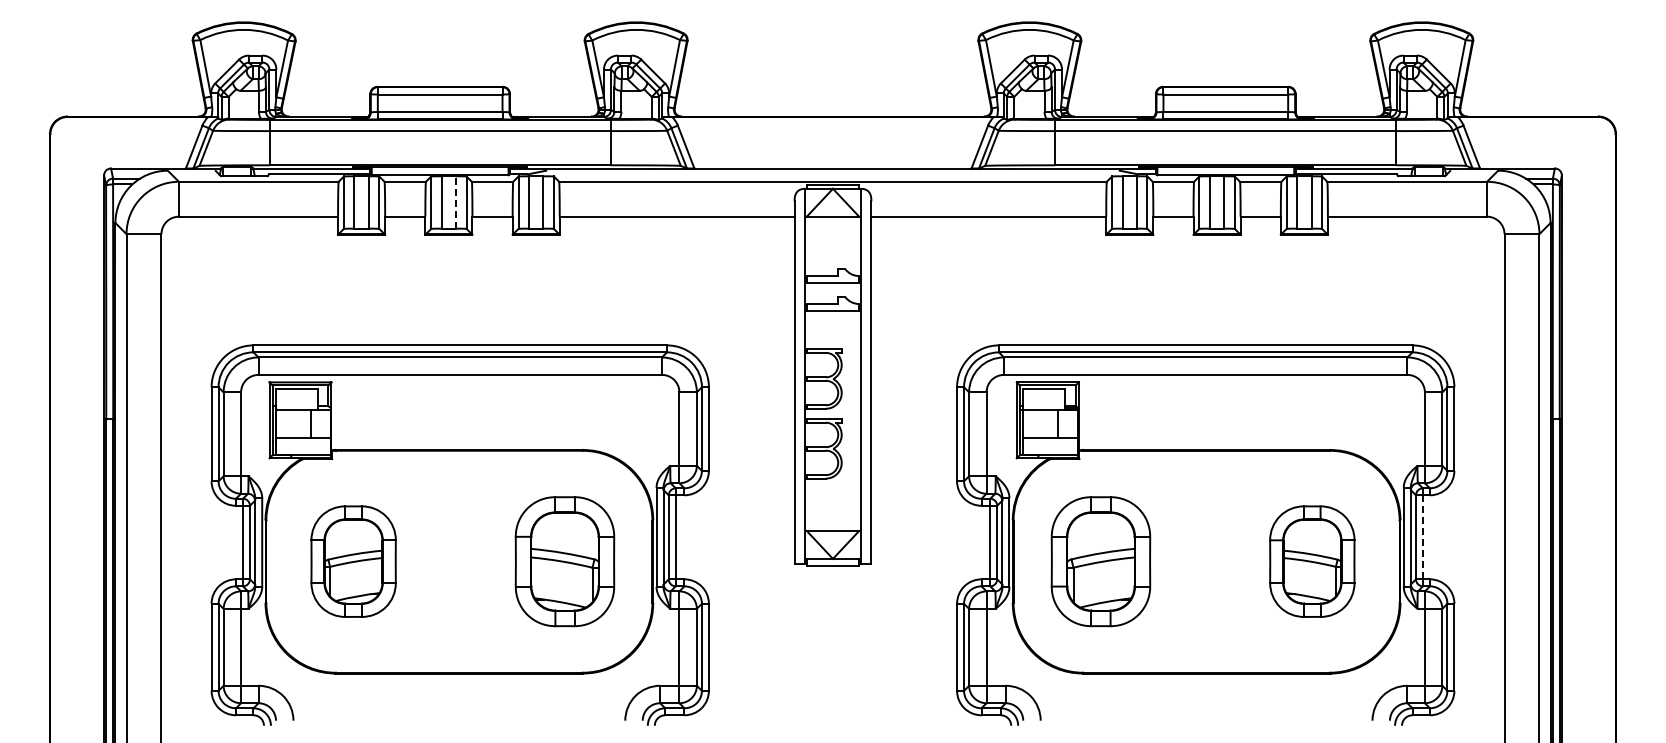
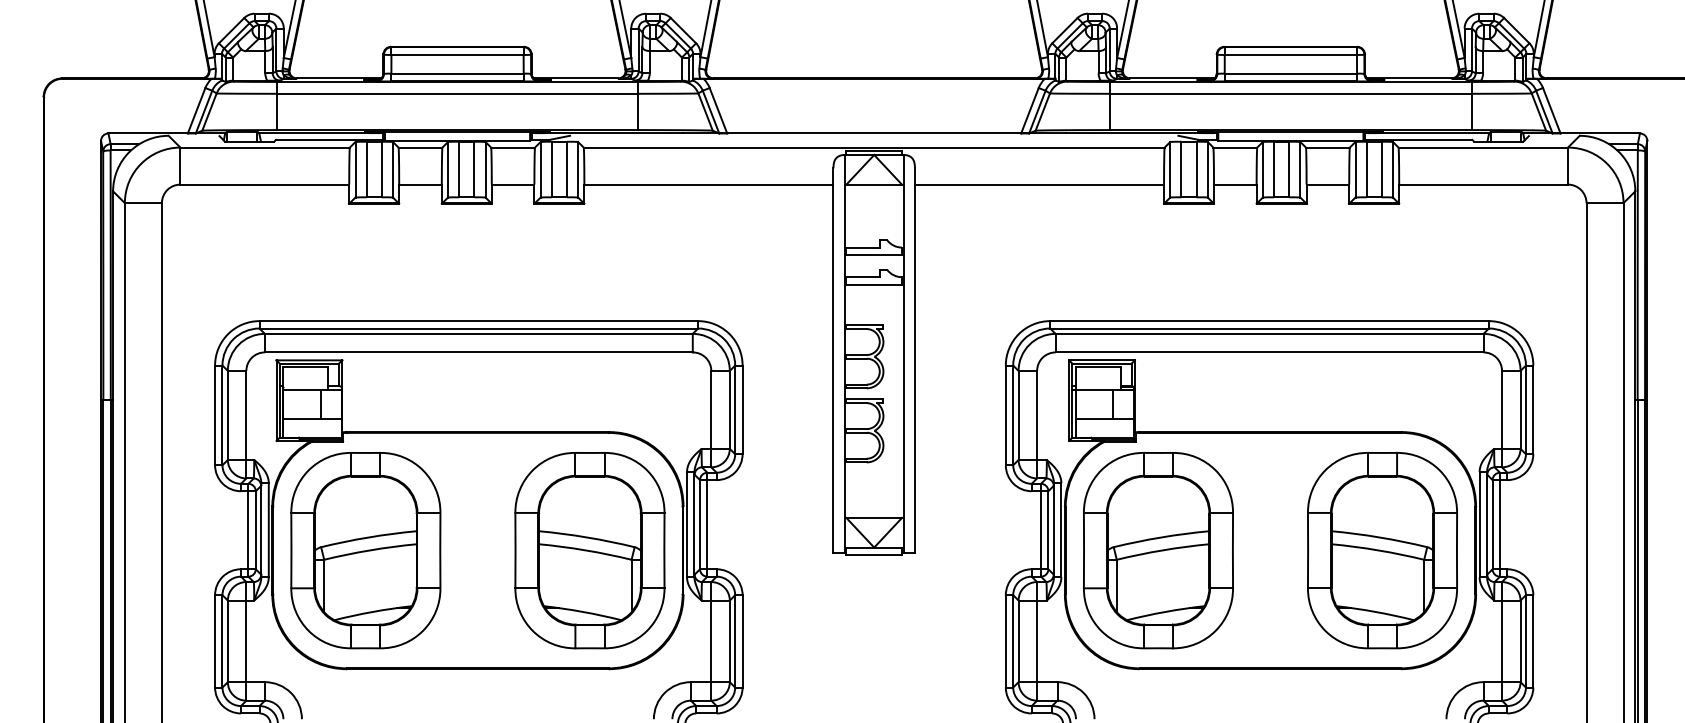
line: (456, 202) -> (474, 169), dashed -> solid
line: (1422, 536) -> (1499, 523), dashed -> solid
part: (353, 561) -> (365, 550), size x1.67
part: (564, 561) -> (589, 550), size x1.43
part: (1100, 561) -> (1157, 550), size x1.43
part: (1312, 561) -> (1382, 550), size x1.67

